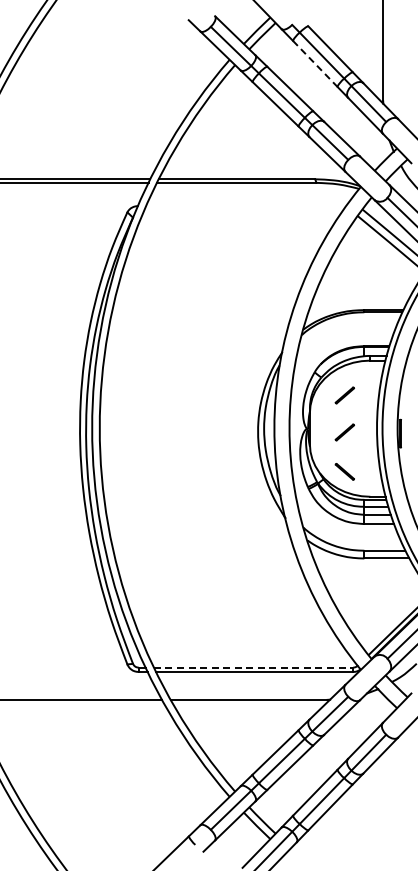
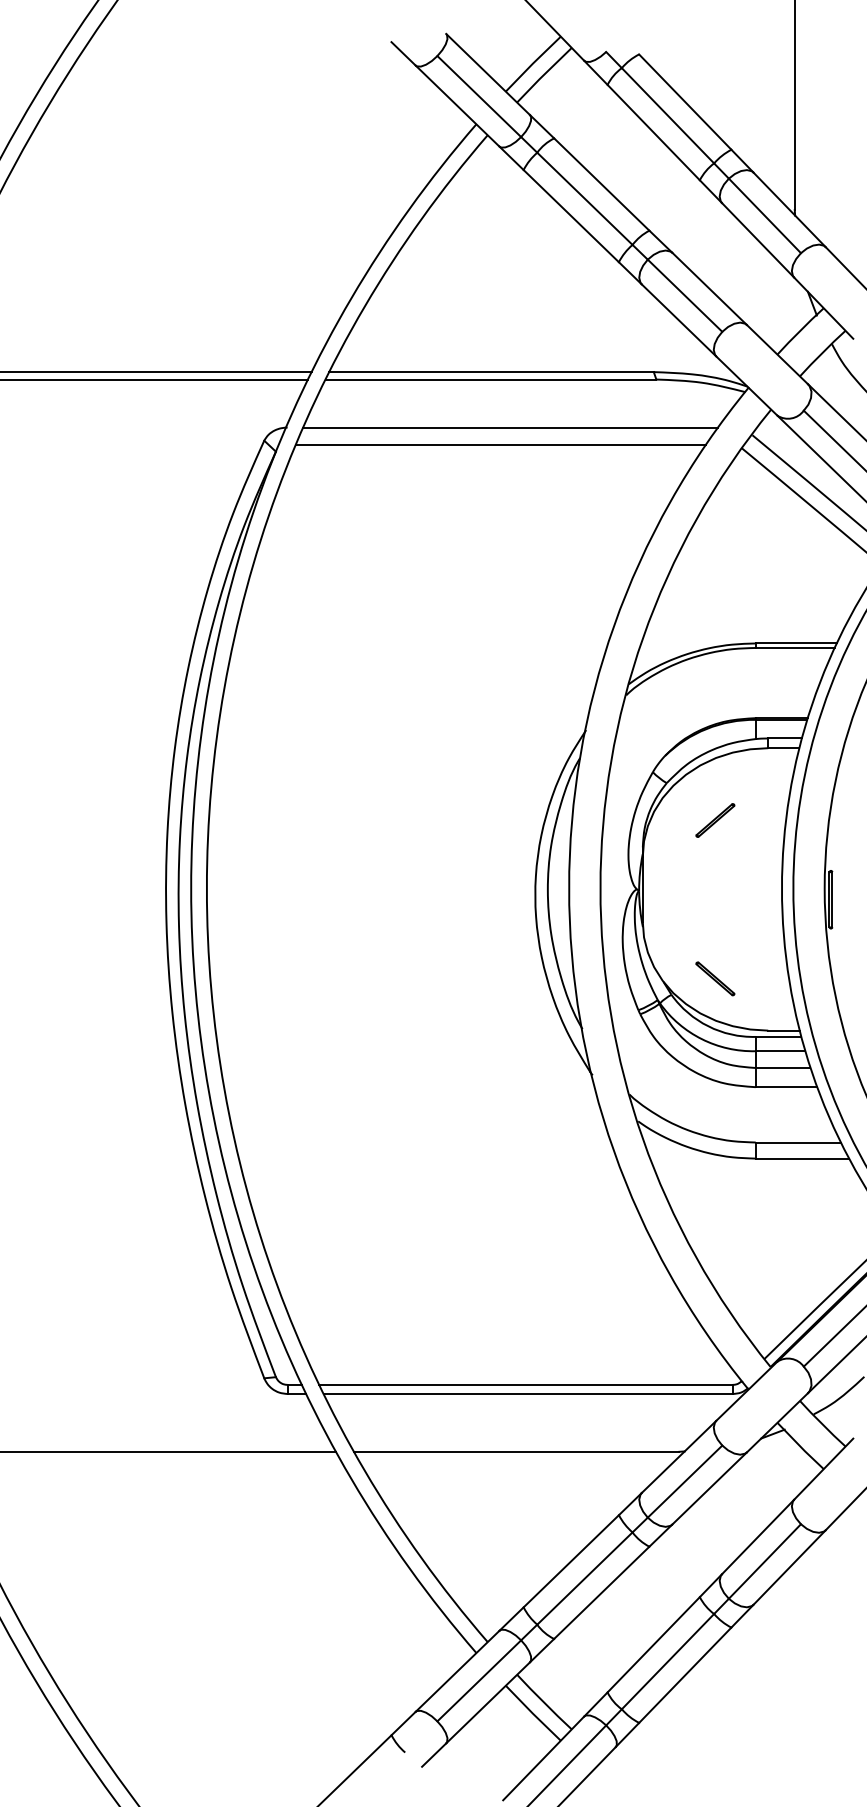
line: (315, 63) -> (654, 131), dashed -> solid
line: (246, 206) -> (511, 428), added
line: (241, 214) -> (500, 445), added
line: (344, 432) -> (714, 897), removed
line: (253, 667) -> (525, 1384), dashed -> solid

